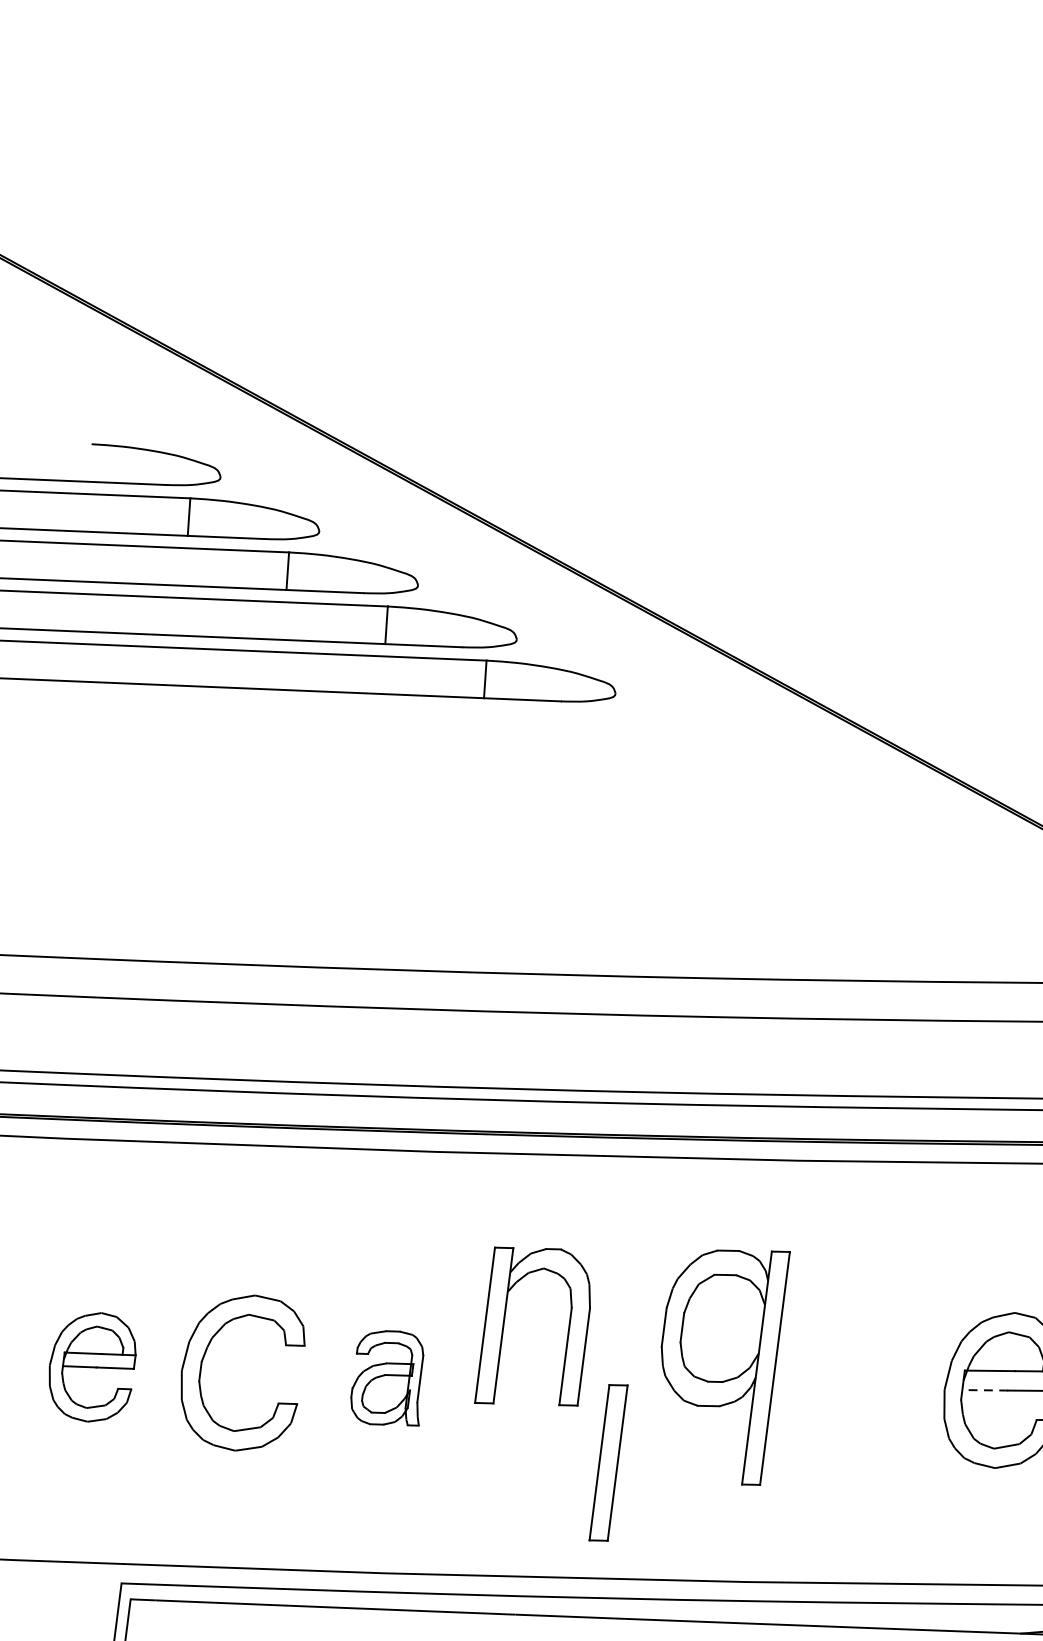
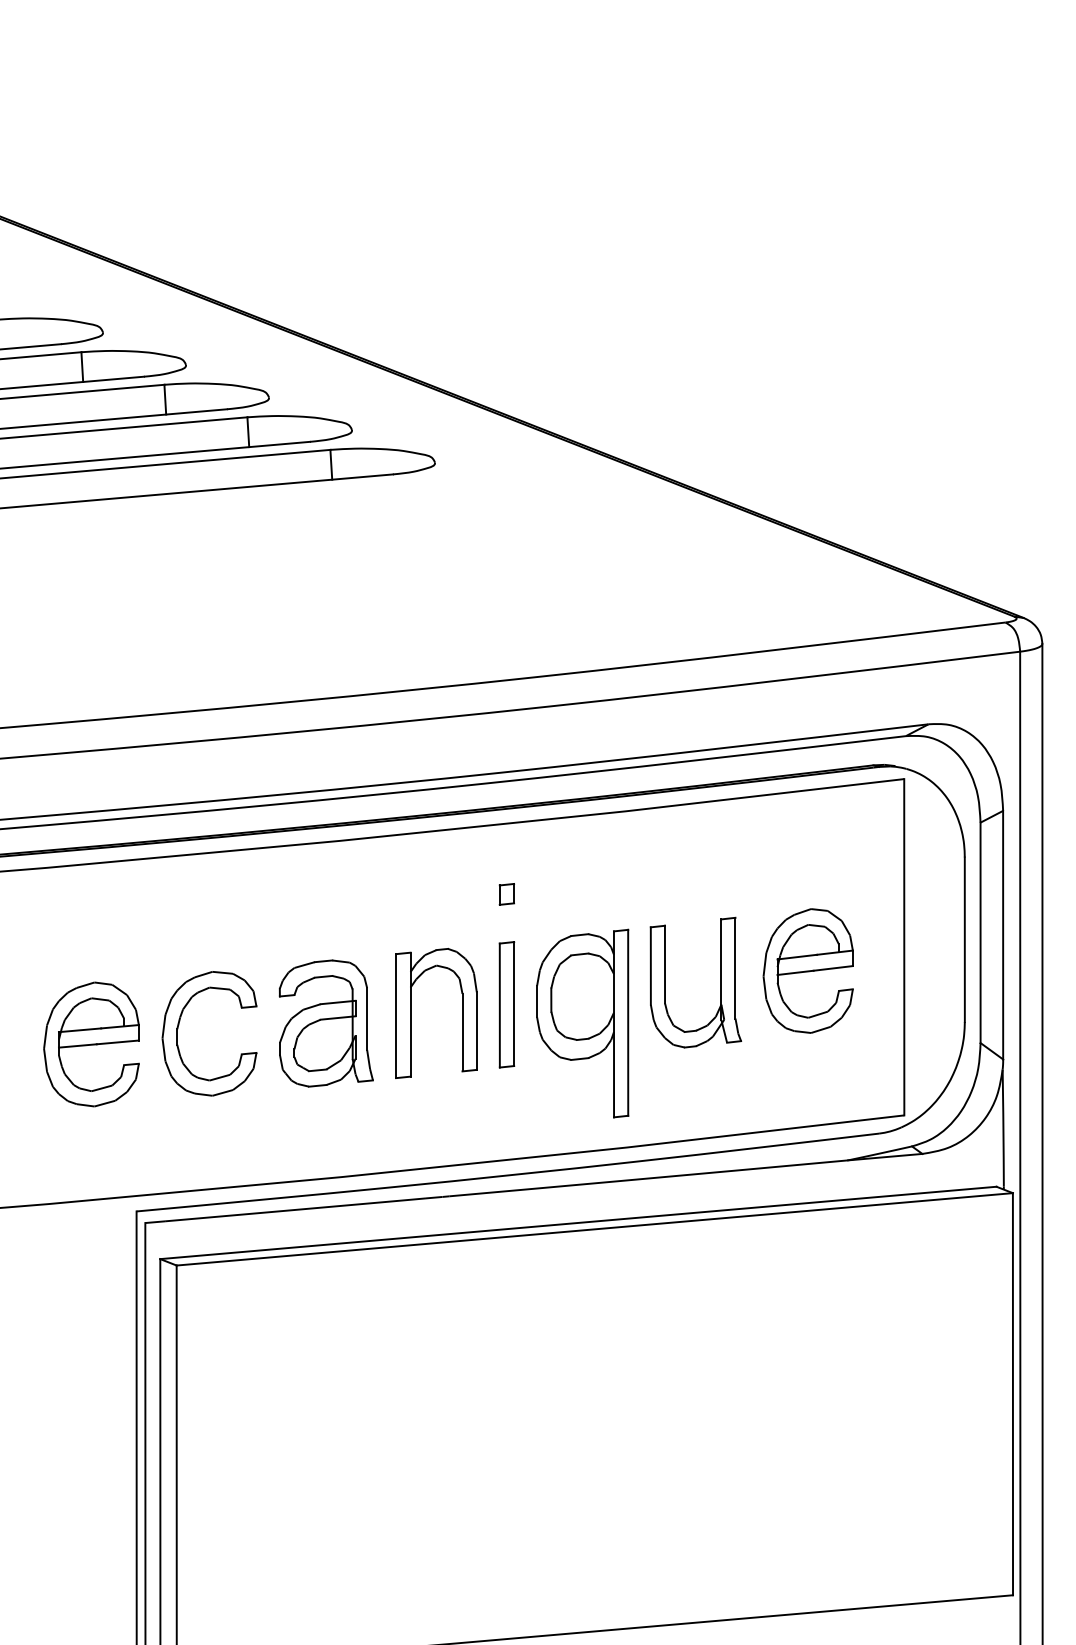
part: (635, 1245) -> (506, 894), added
part: (504, 1324) -> (411, 1013), moved
part: (717, 1361) -> (582, 1023), moved
part: (91, 1367) -> (91, 1044), size x1.43
part: (388, 1378) -> (325, 1023), size x1.67
line: (985, 1389) -> (795, 972), dashed -> solid
part: (889, 1390) -> (720, 982), added
part: (608, 1462) -> (506, 1004), moved

